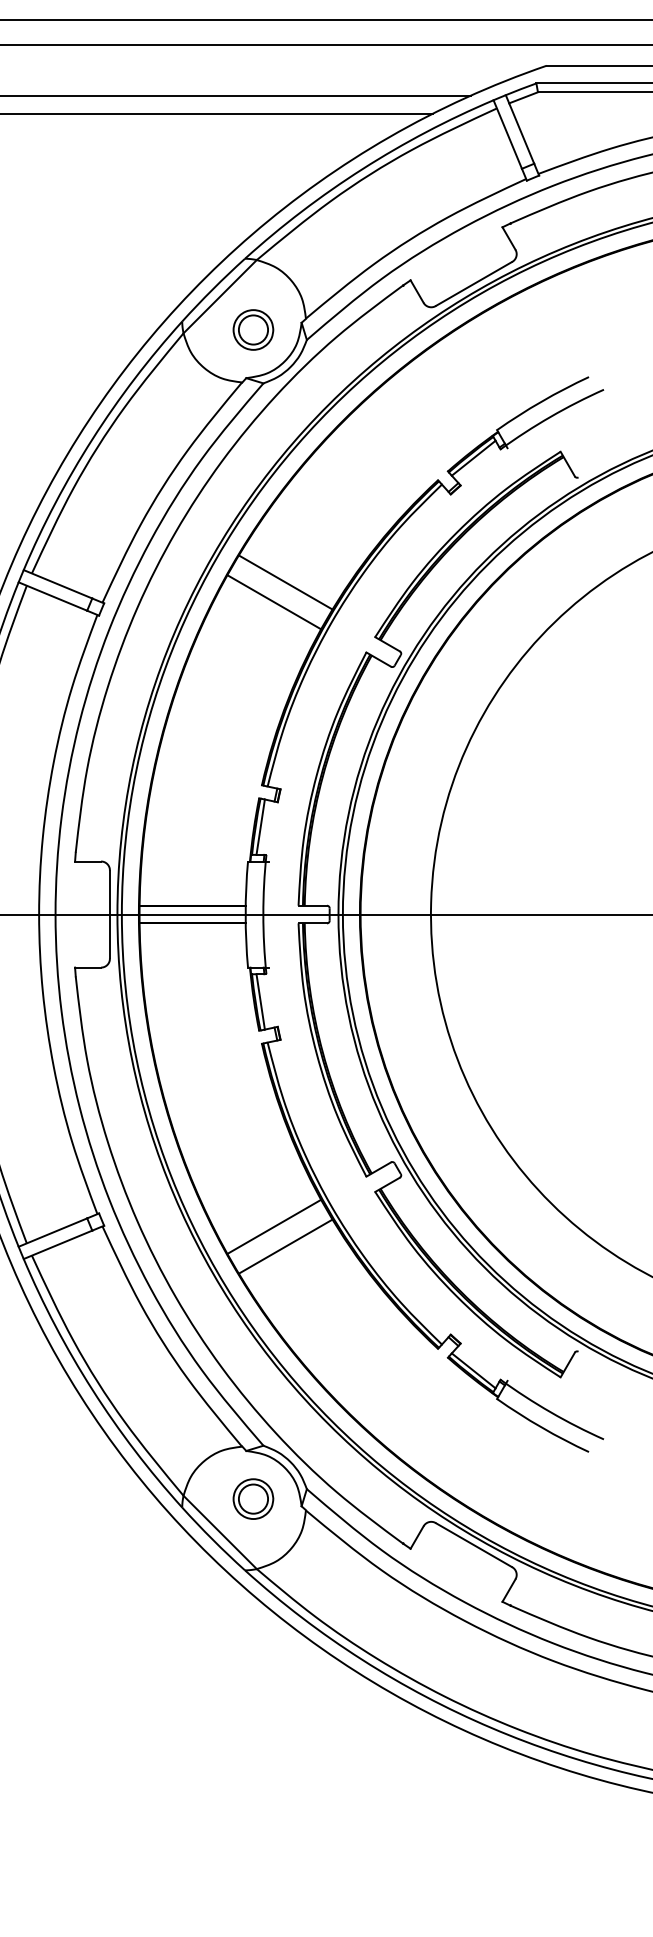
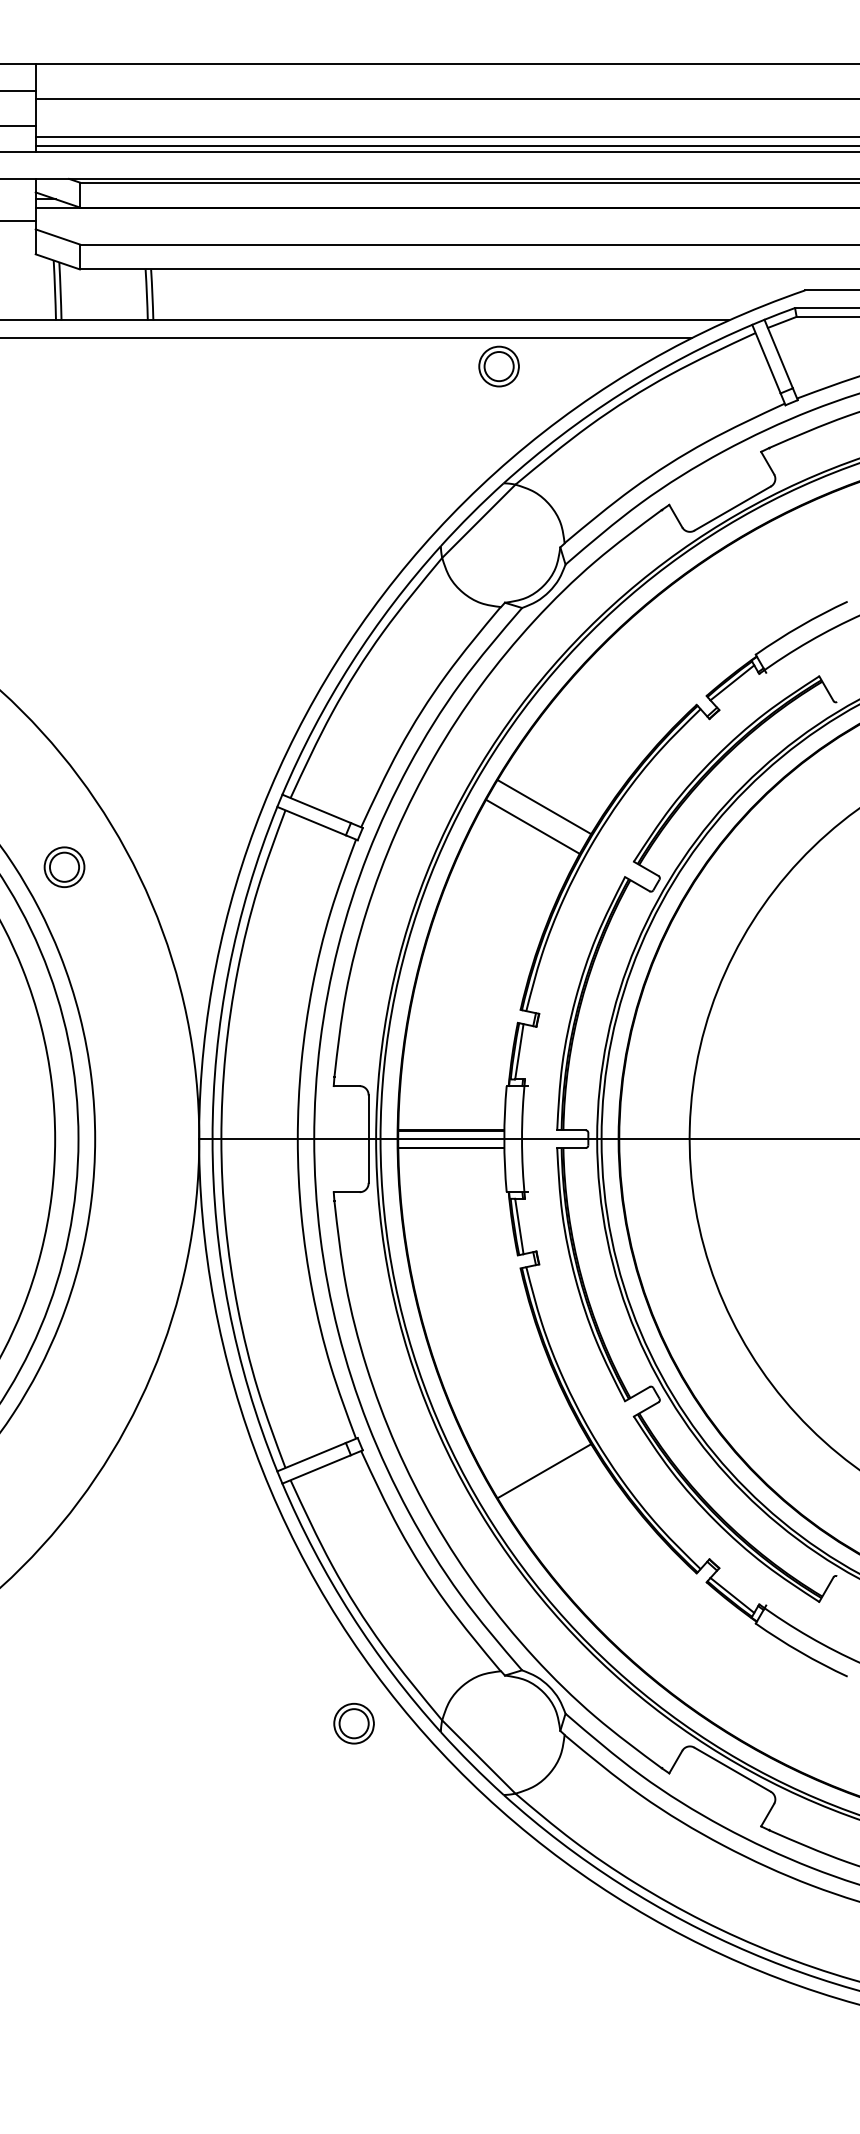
part: (252, 329) -> (498, 366), moved
line: (273, 1226) -> (532, 1451), removed
part: (252, 1498) -> (353, 1723), moved

